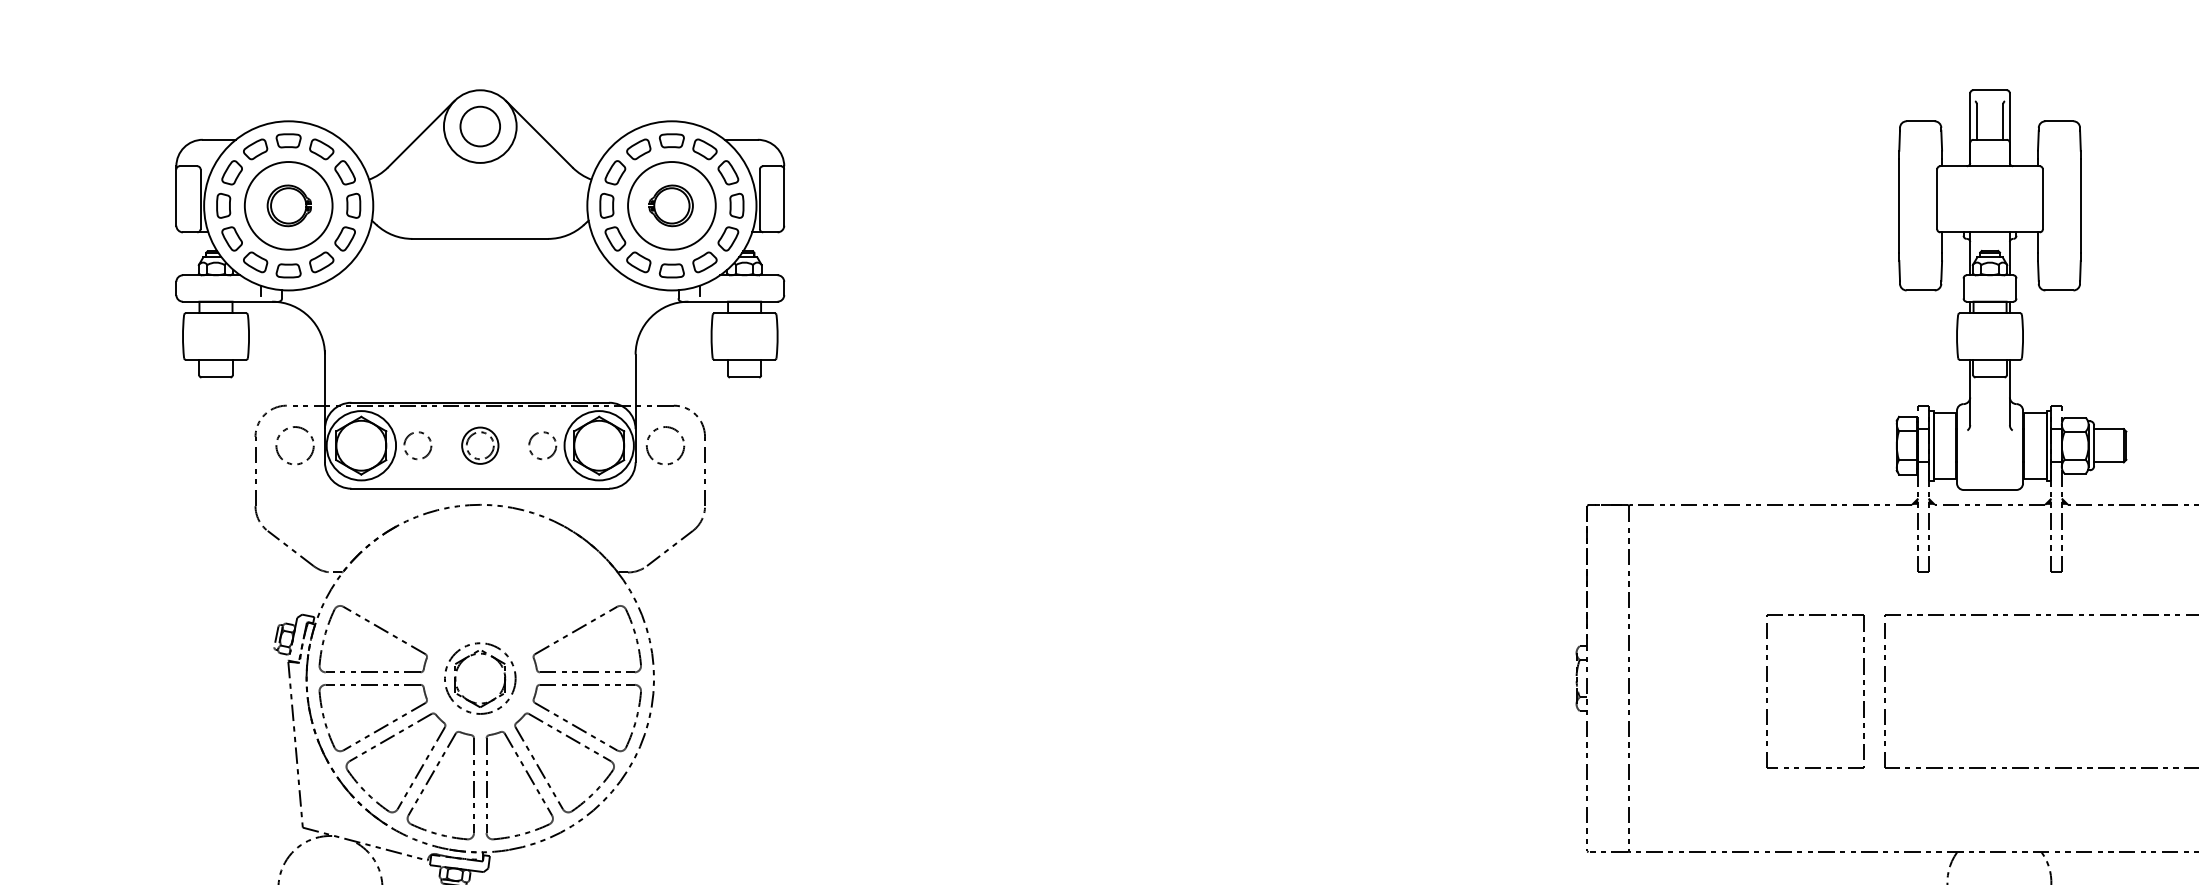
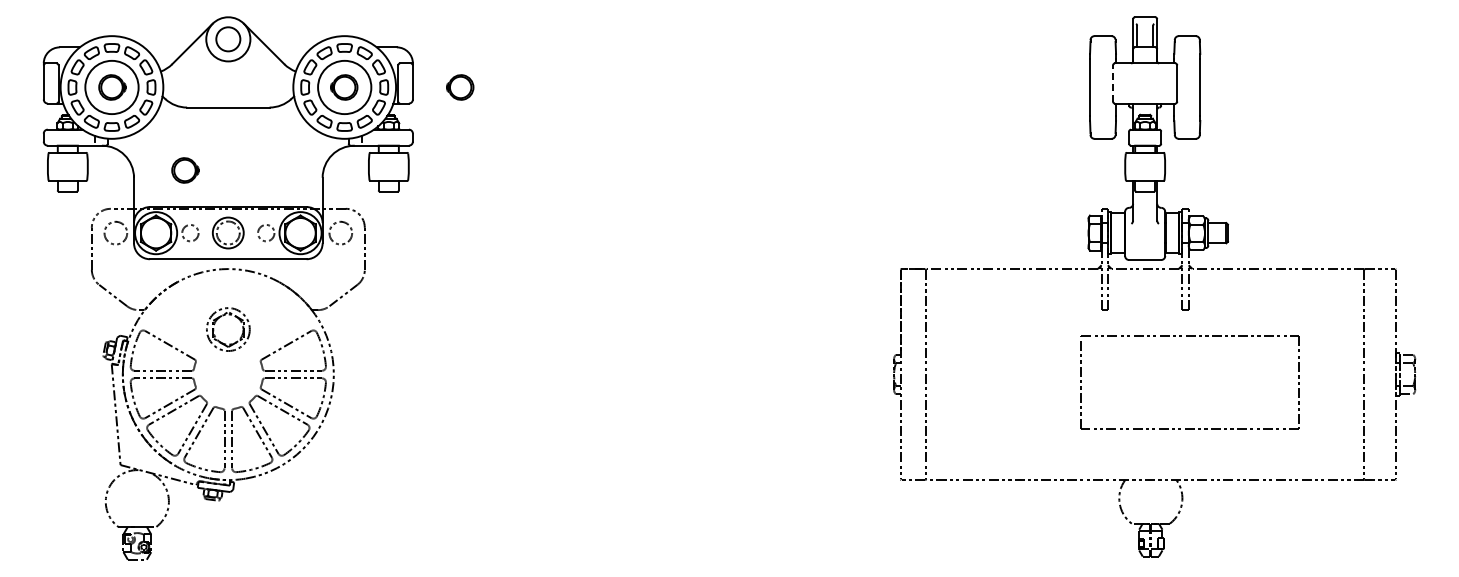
line: (1937, 199) -> (1113, 83), solid -> dashed
part: (862, 205) -> (460, 87), added
part: (409, 342) -> (185, 170), added
part: (480, 446) -> (228, 233), size x1.4
part: (469, 658) -> (221, 317), moved
part: (1766, 691) -> (1009, 382), removed

